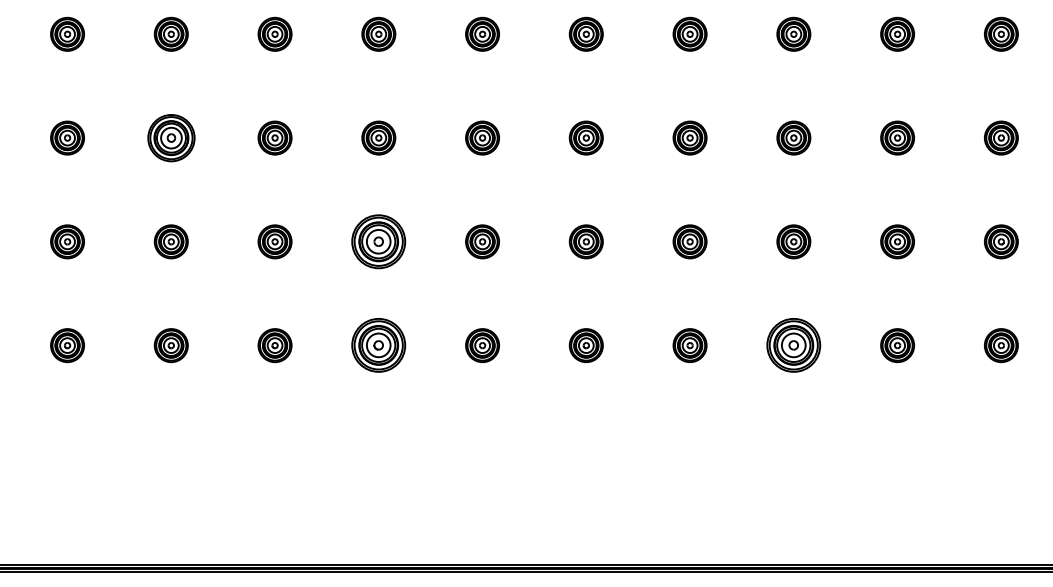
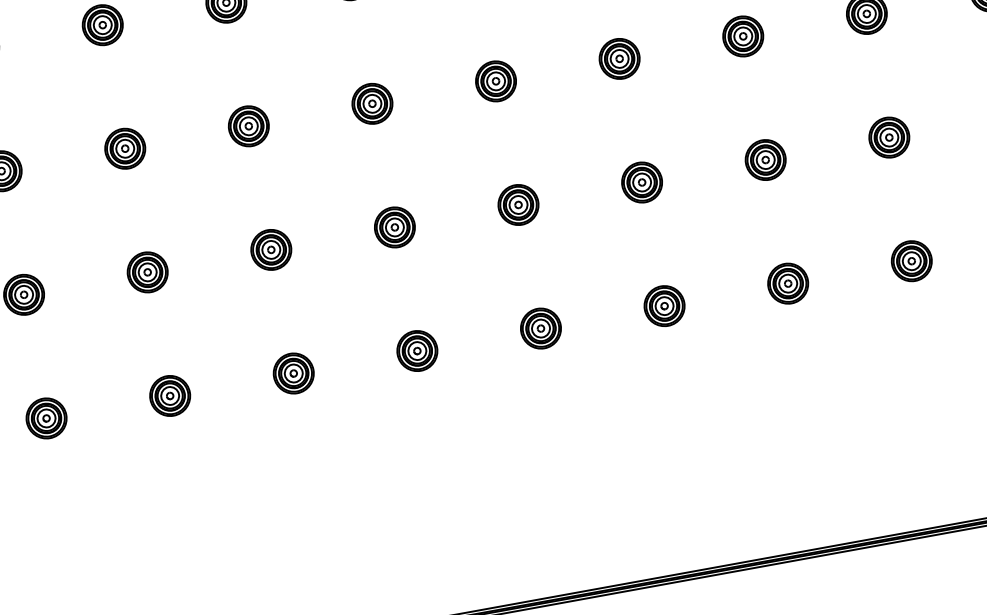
part: (170, 137) -> (124, 148), size x0.71
part: (378, 241) -> (394, 227), size x0.62
part: (378, 345) -> (416, 350), size x0.62
part: (793, 345) -> (911, 261), size x0.62

